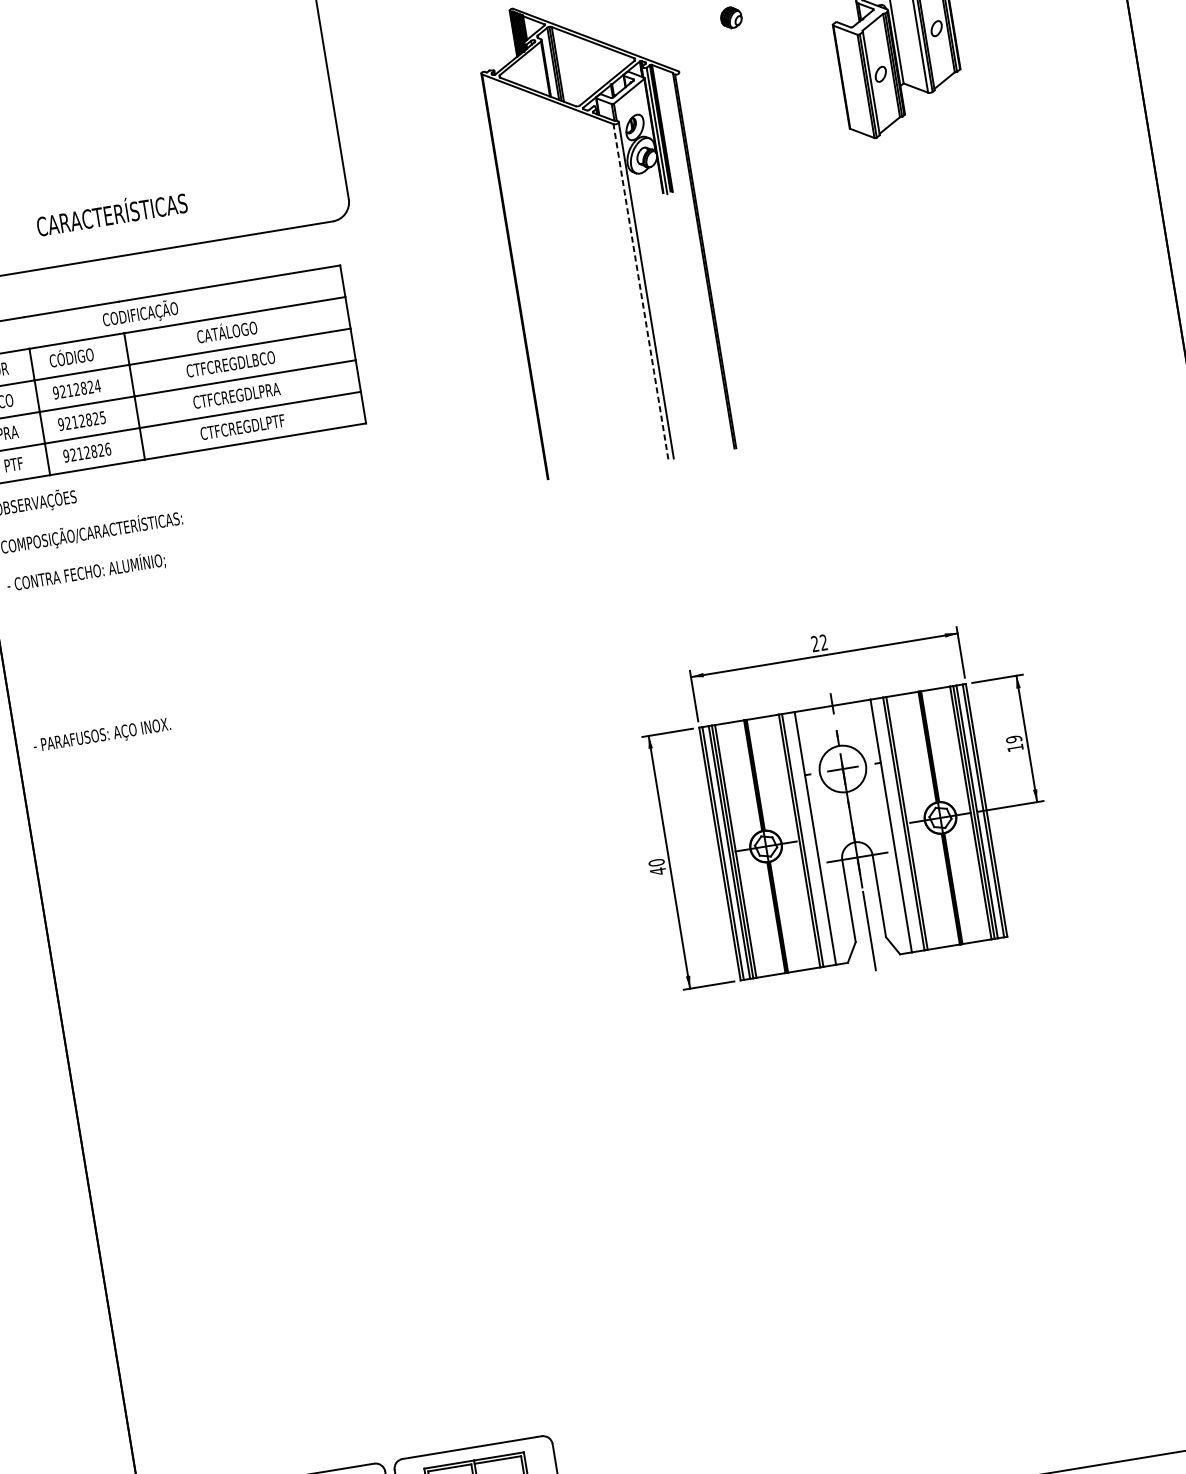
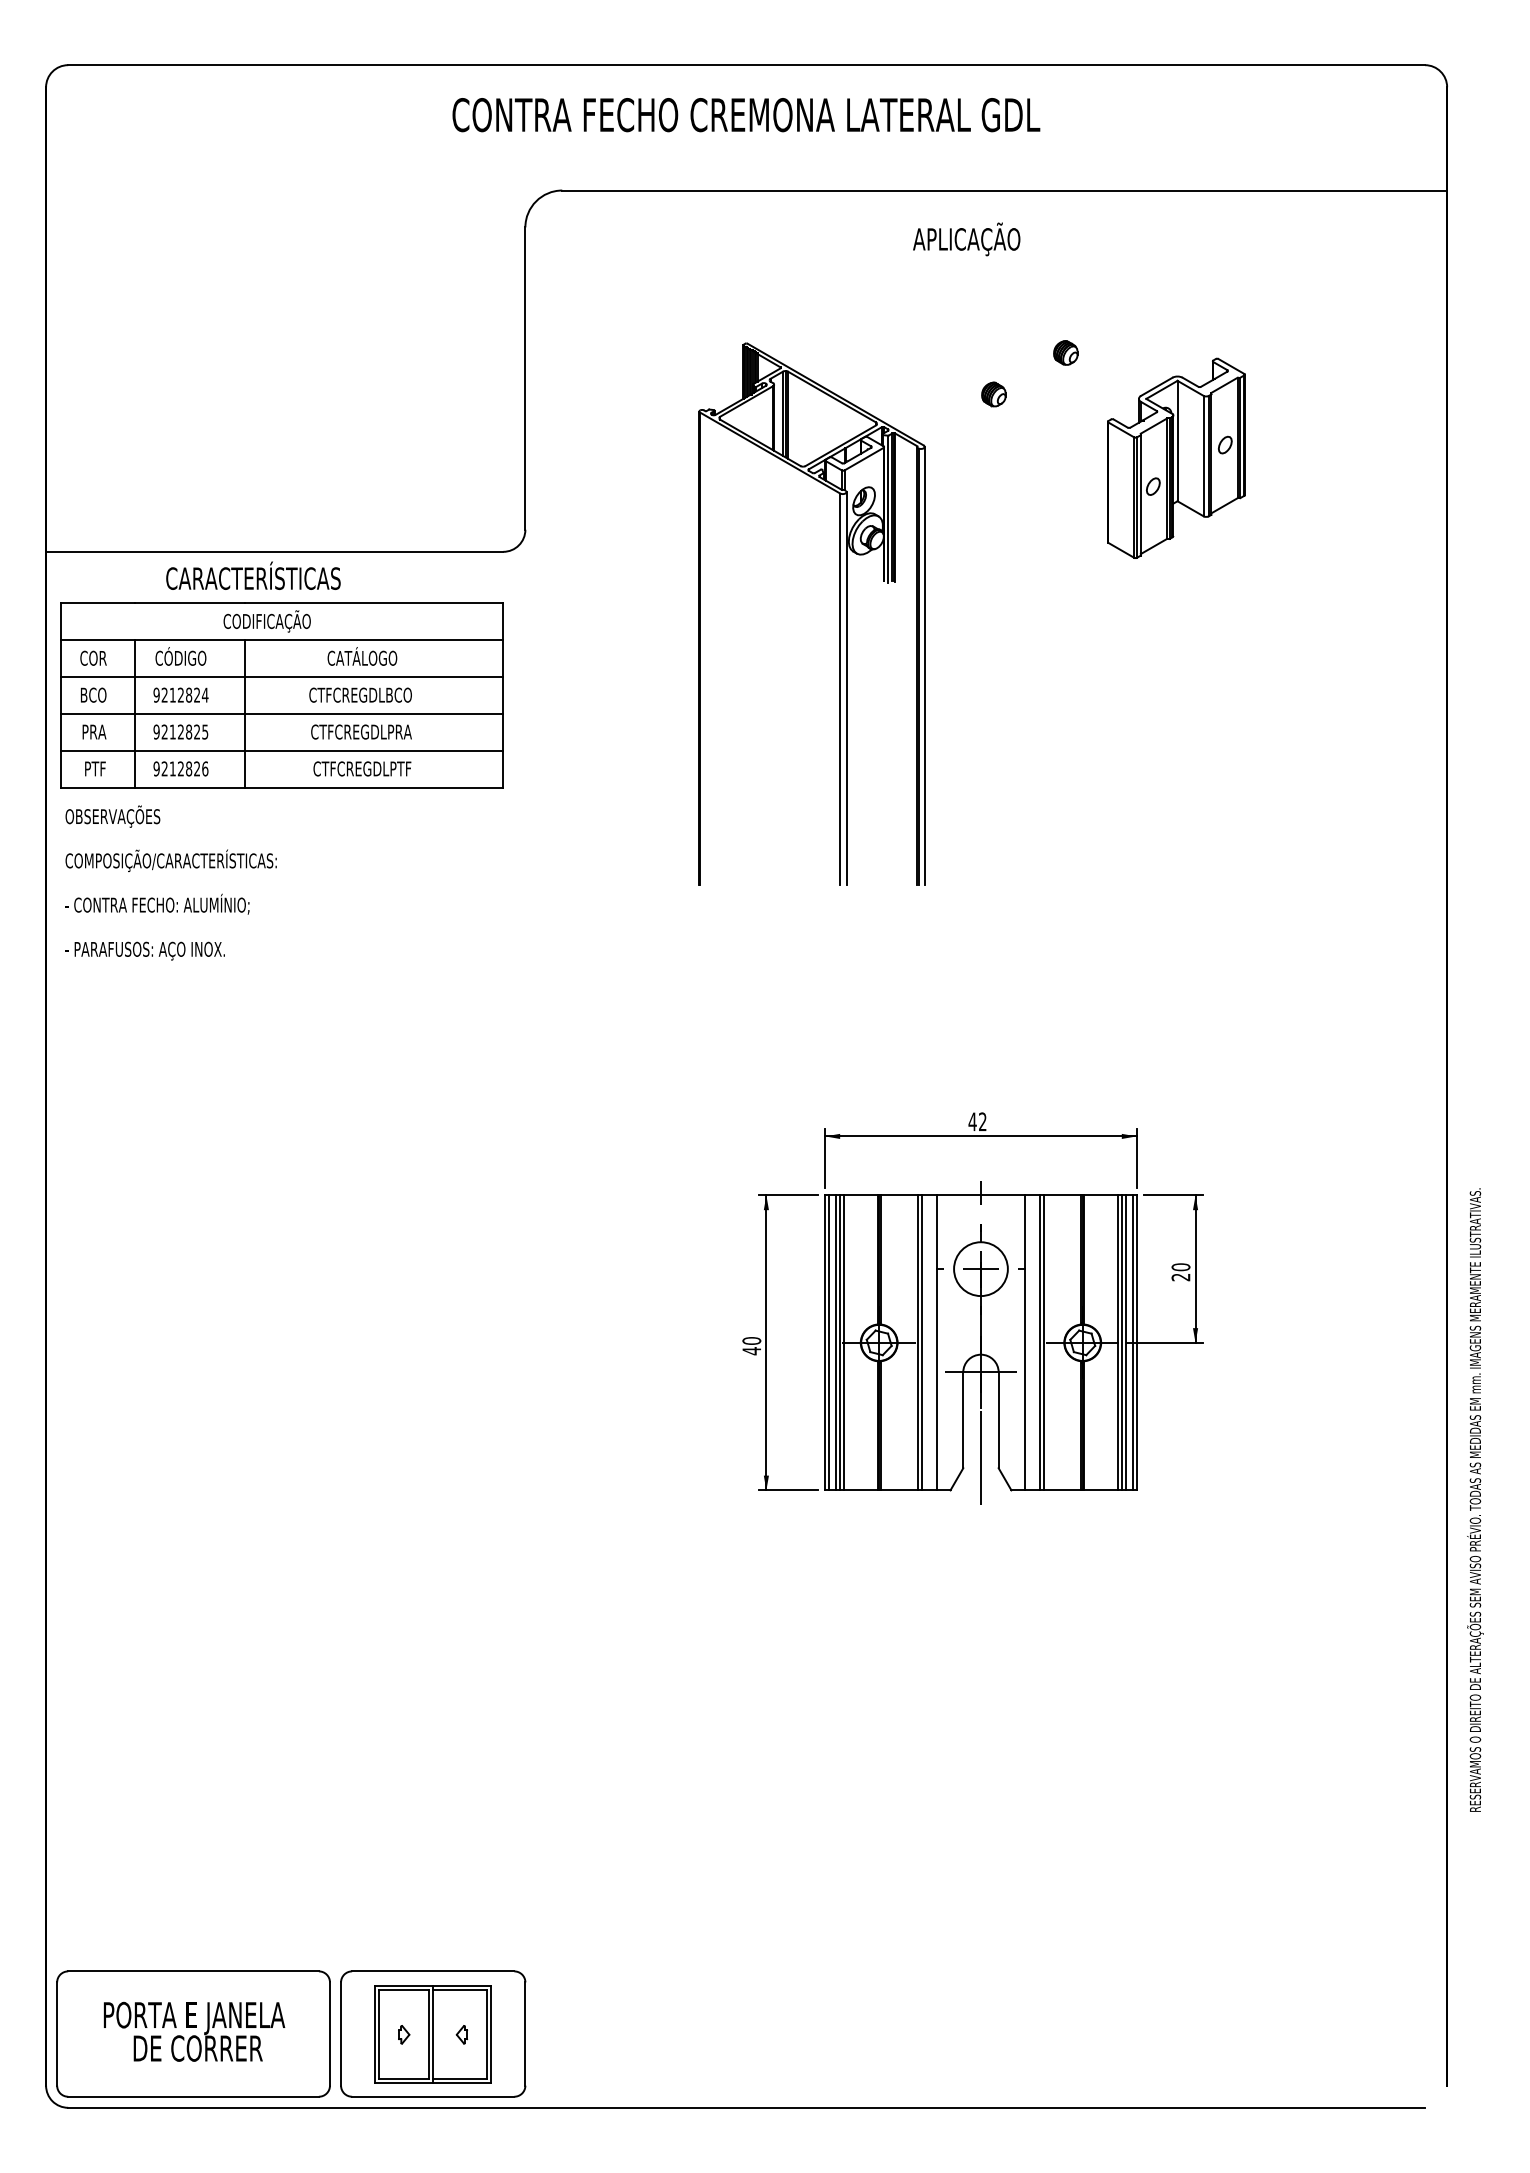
text: (111, 212) -> (253, 575), moved
line: (709, 259) -> (924, 665), added
line: (641, 292) -> (840, 689), dashed -> solid
text: (814, 643) -> (972, 1121), 22 -> 42
text: (101, 735) -> (144, 950), moved
text: (1014, 743) -> (1180, 1272), 19 -> 20

